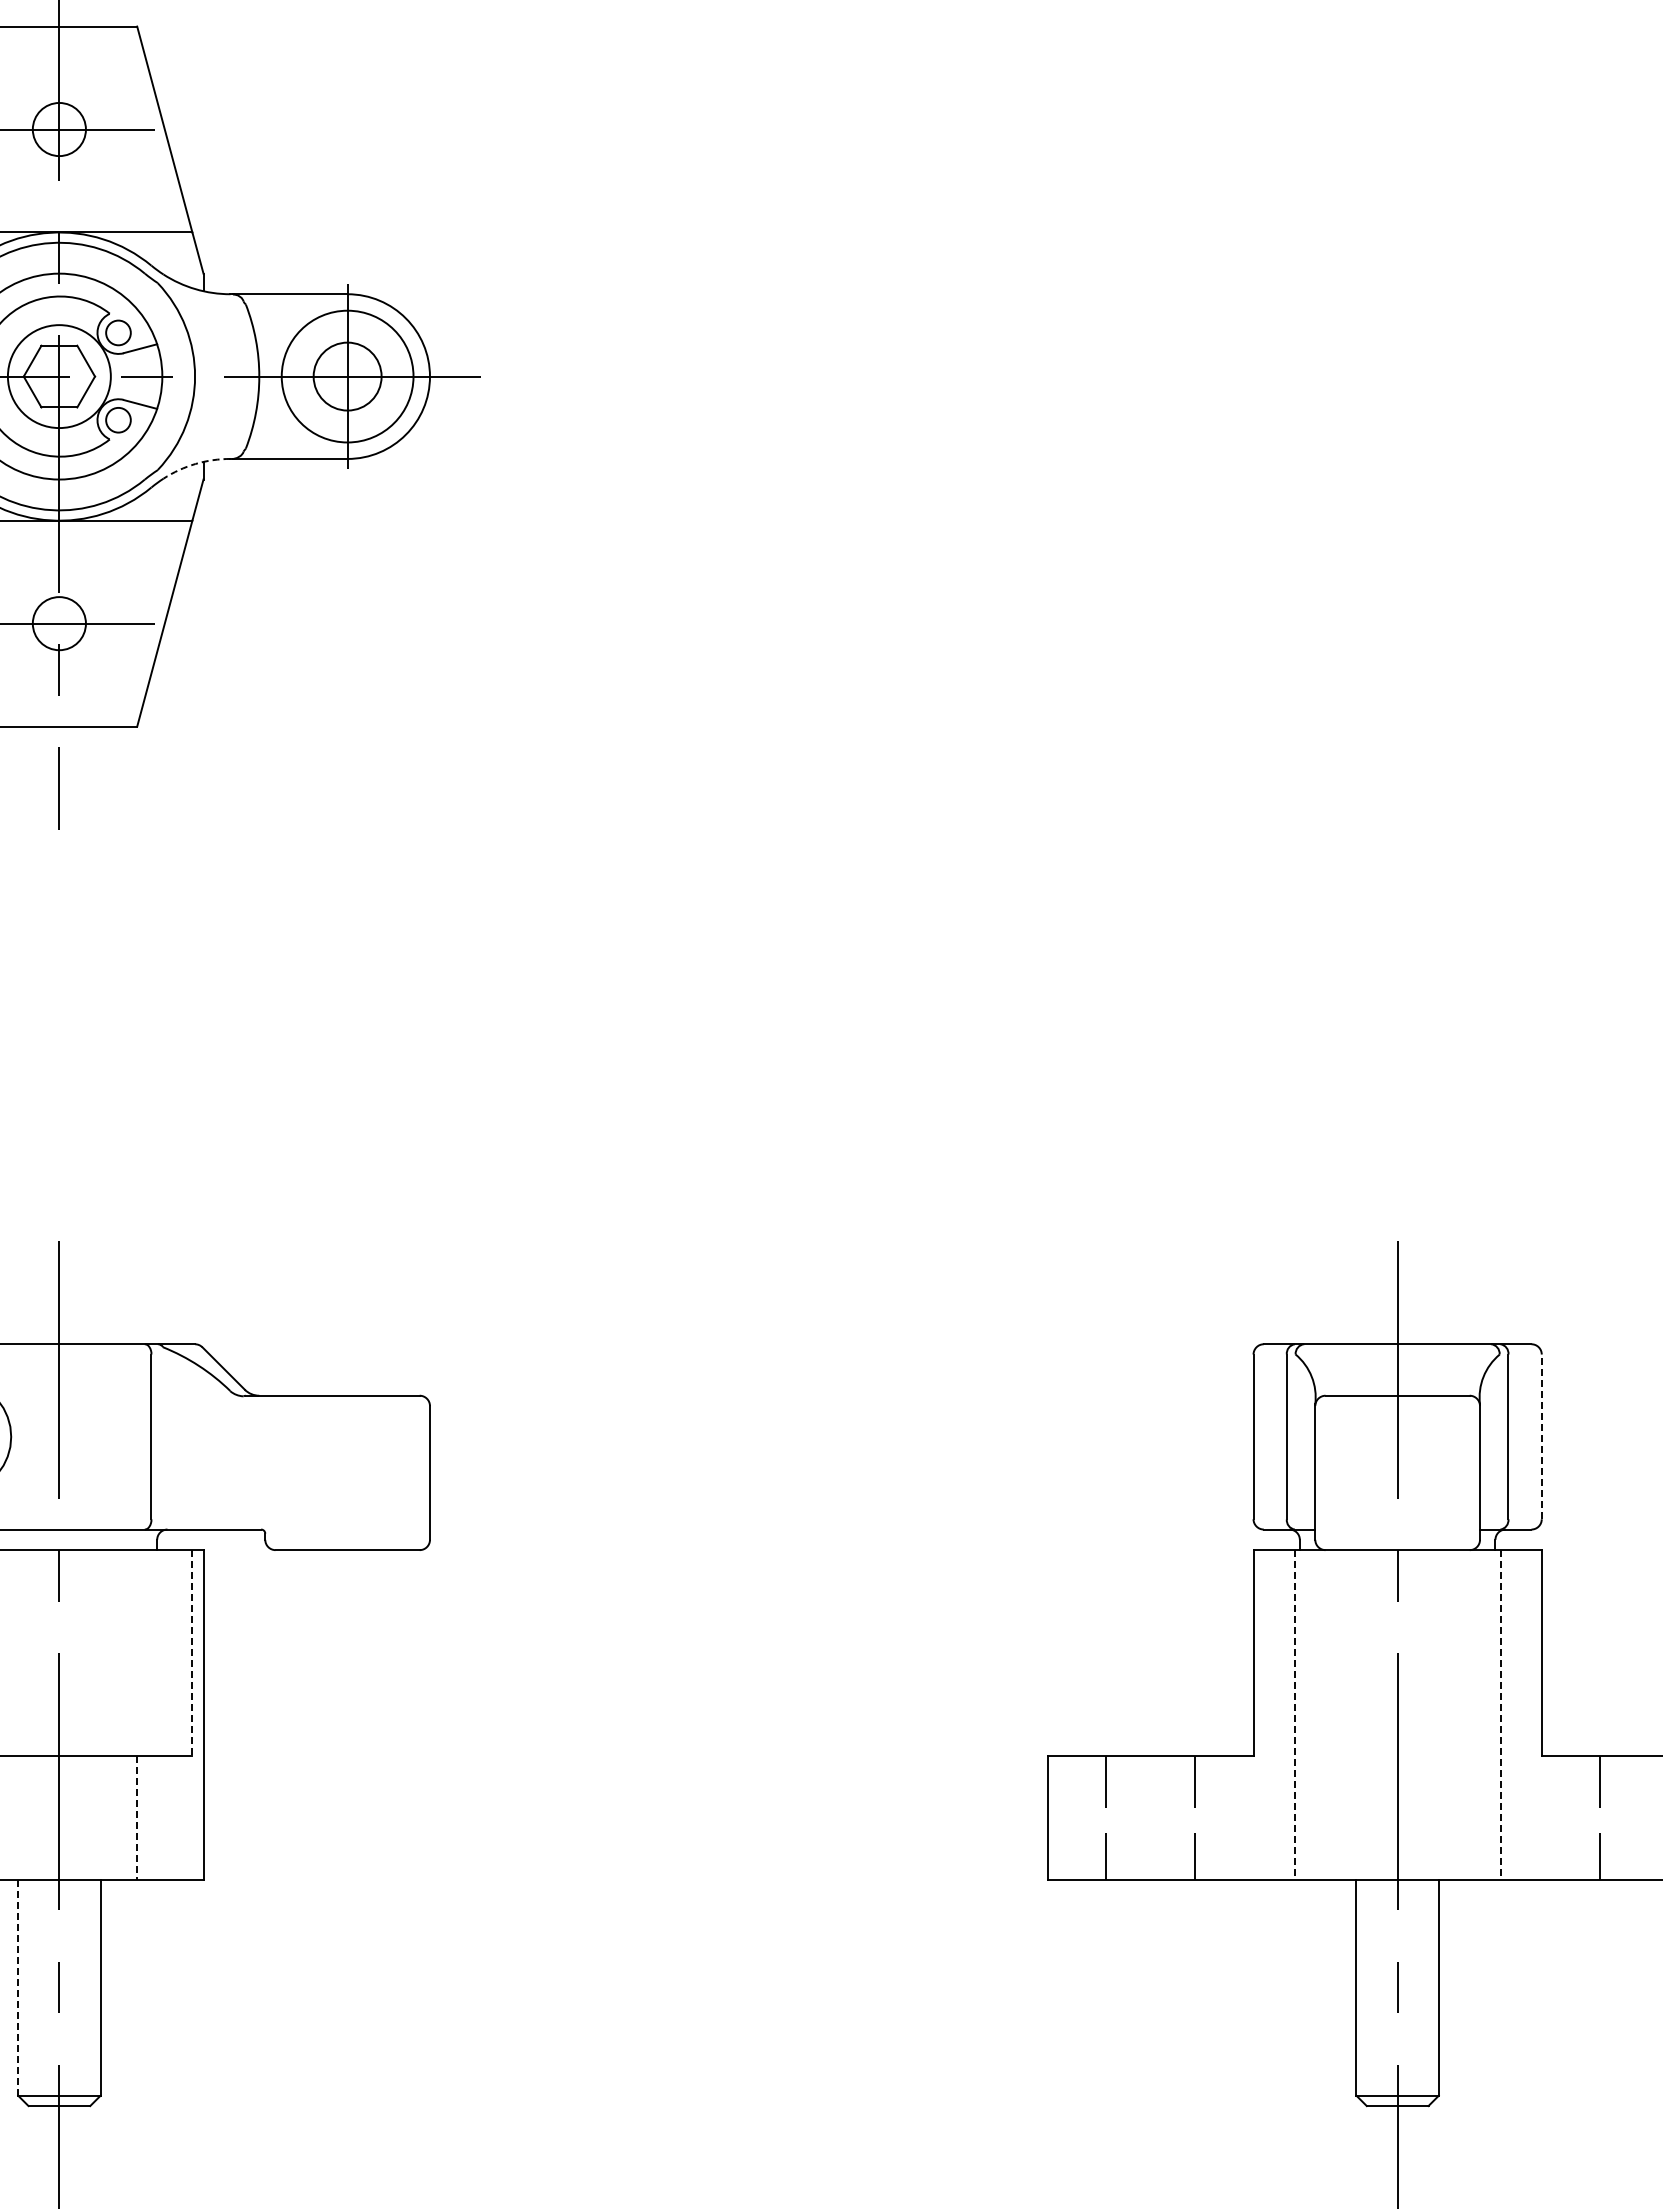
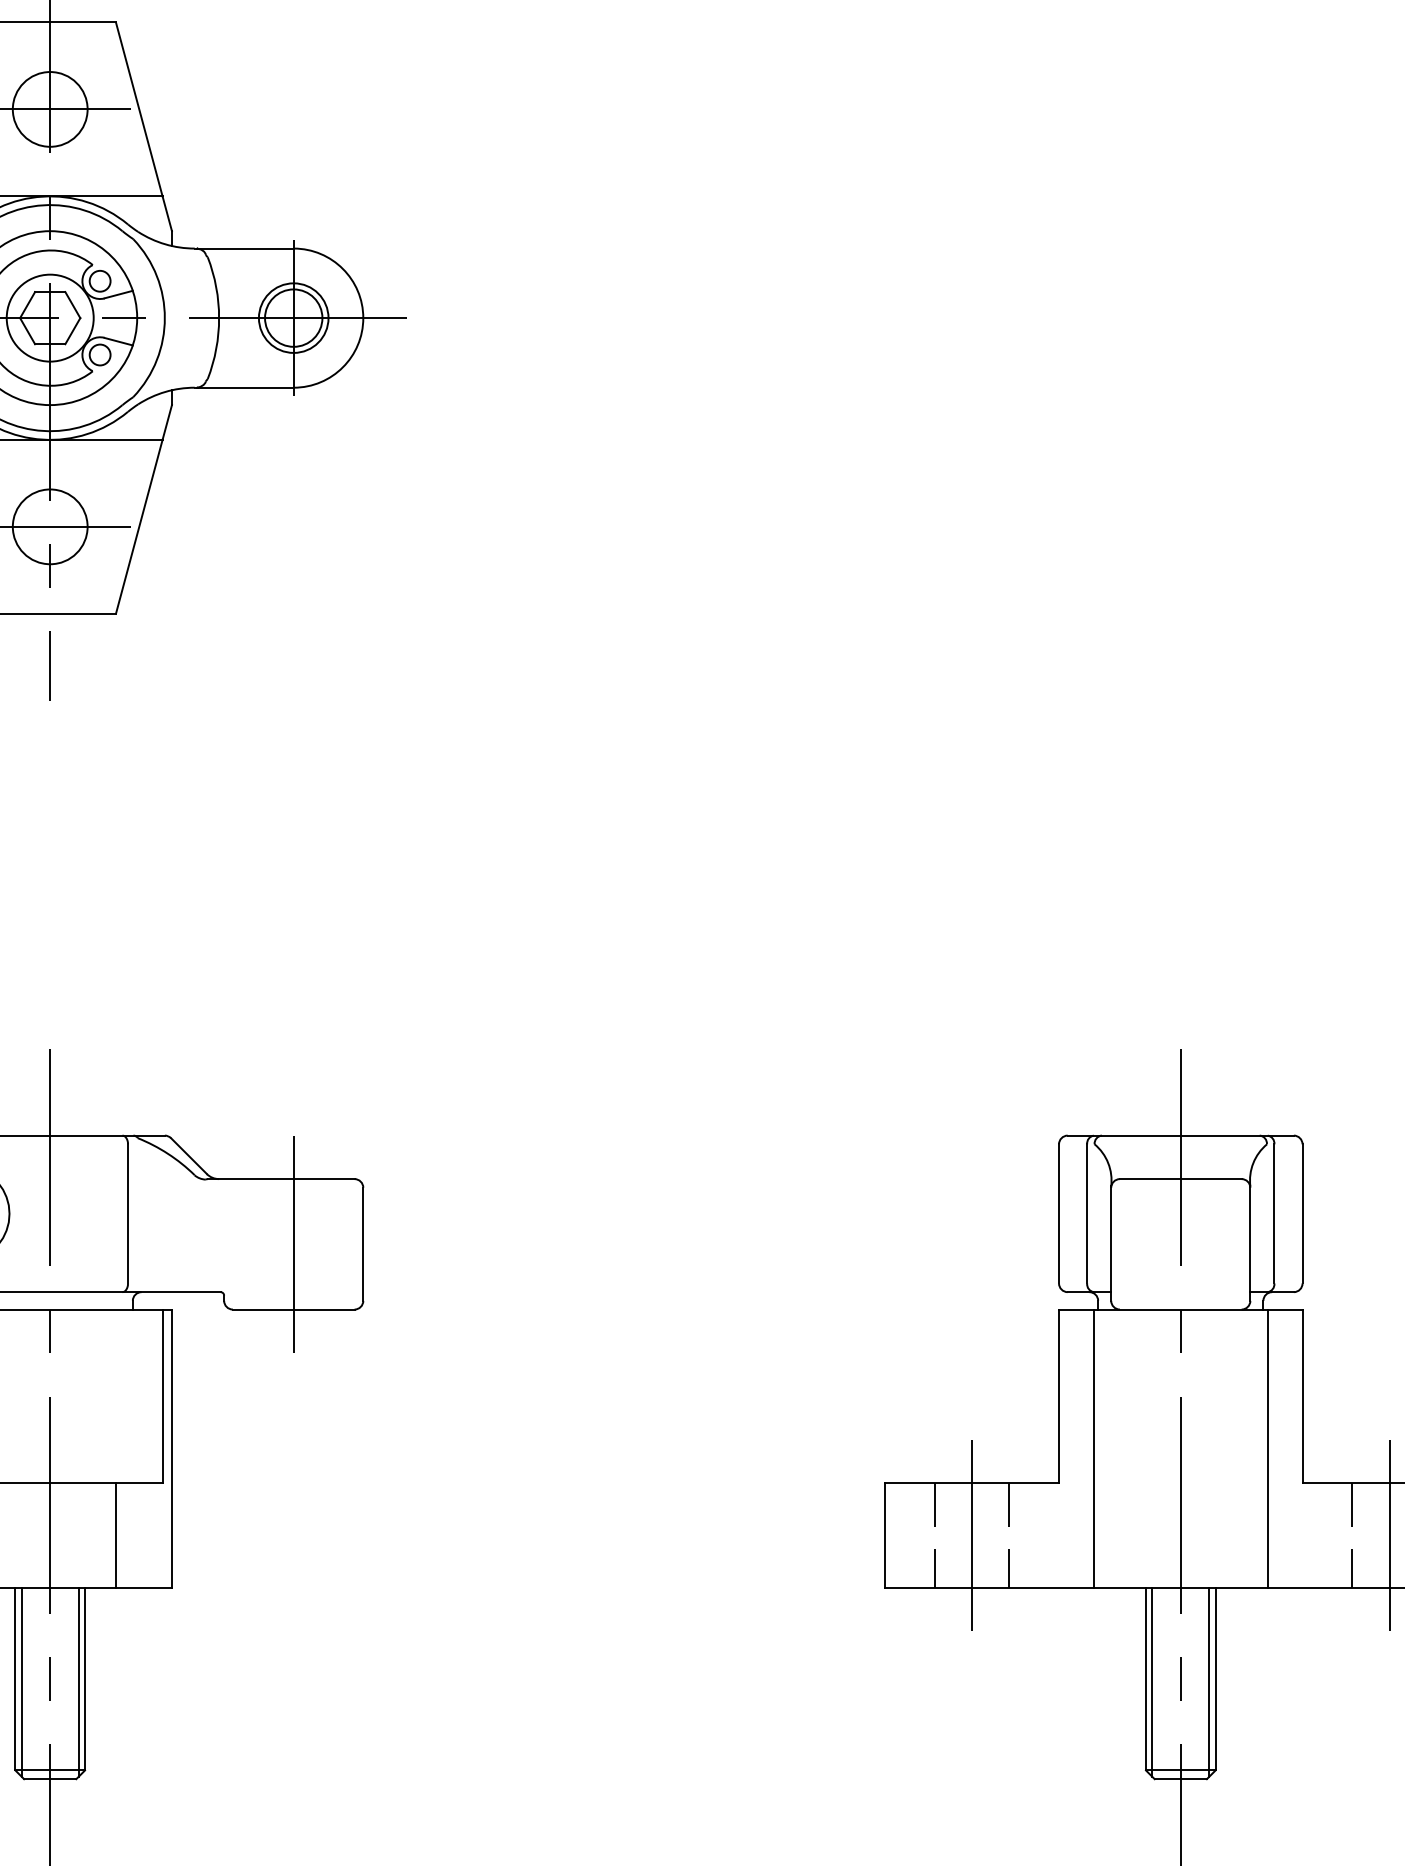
circle: (59, 129) -> (50, 109), size x1.67
circle: (347, 376) -> (293, 318), size x0.62
arc: (195, 463) -> (165, 391), dashed -> solid
circle: (59, 623) -> (50, 526), size x1.67
line: (1541, 1436) -> (1302, 1213), dashed -> solid
line: (347, 1472) -> (293, 1243), added
line: (192, 1653) -> (162, 1396), dashed -> solid
line: (1294, 1714) -> (1093, 1448), dashed -> solid
line: (1500, 1714) -> (1267, 1448), dashed -> solid
line: (137, 1817) -> (116, 1535), dashed -> solid
line: (1150, 1817) -> (971, 1535), added
line: (1644, 1817) -> (1389, 1535), added
line: (18, 1988) -> (15, 1679), dashed -> solid
line: (25, 1990) -> (21, 1681), added
line: (93, 1990) -> (79, 1681), added
line: (1363, 1990) -> (1151, 1681), added
line: (1431, 1990) -> (1209, 1681), added

